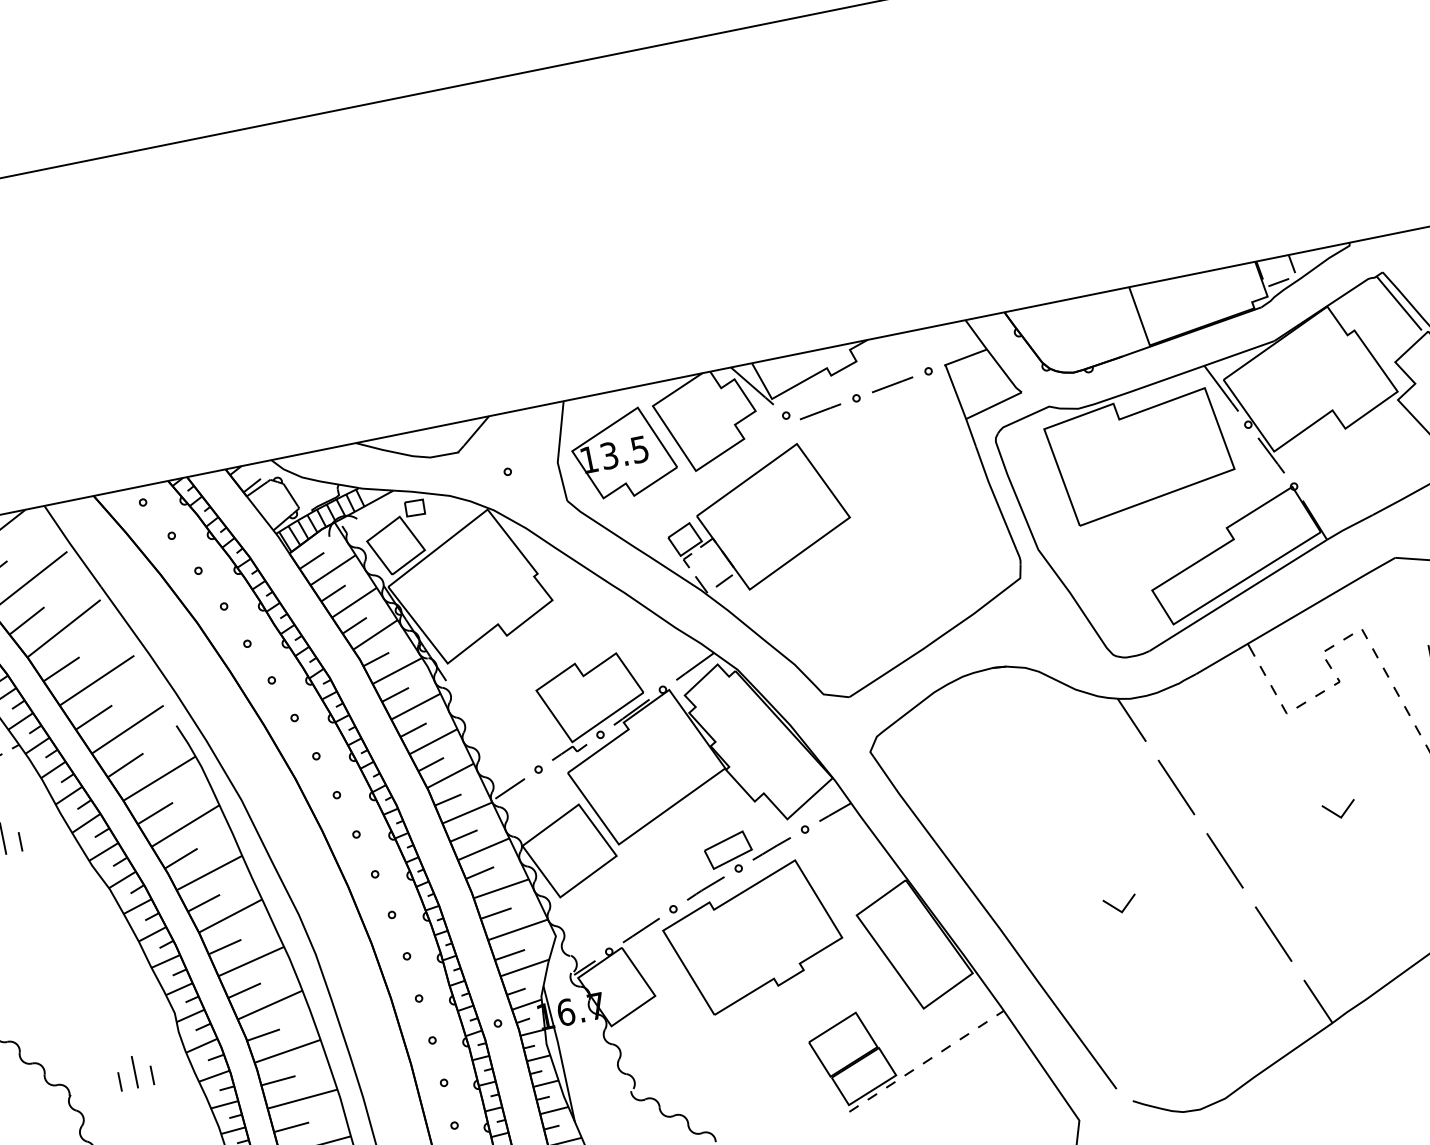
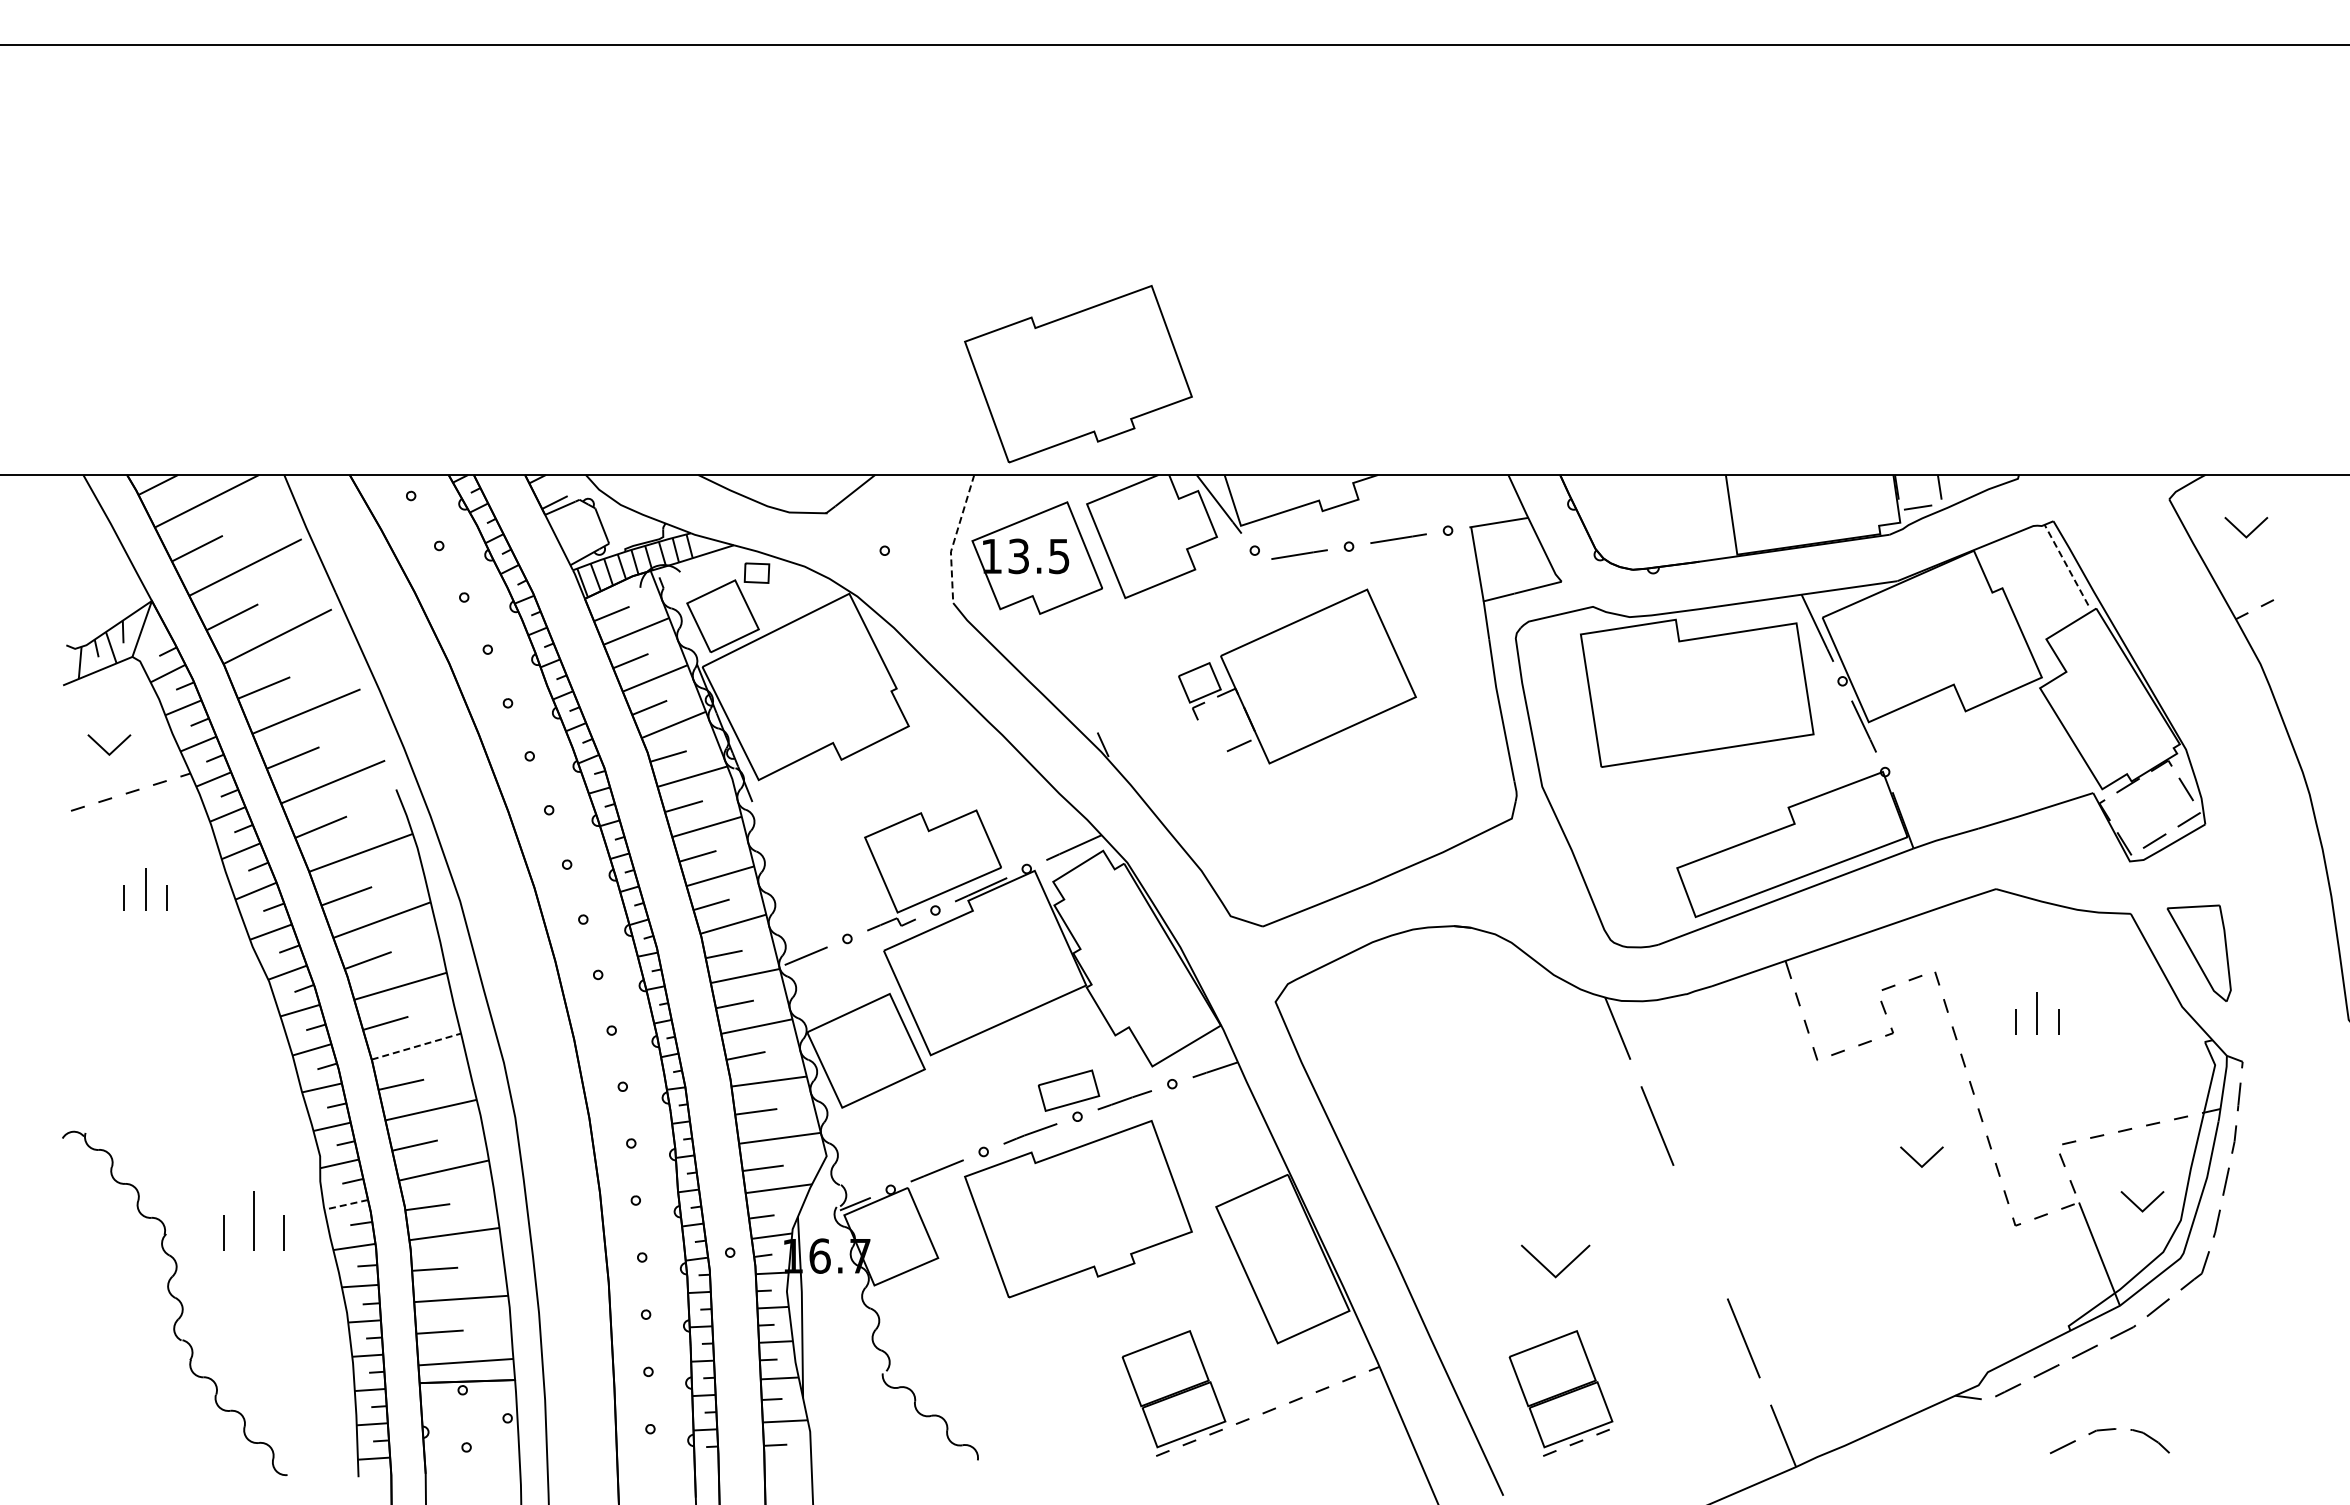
line: (1399, 303) -> (2066, 565), solid -> dashed
part: (626, 309) -> (1078, 374), added
line: (558, 452) -> (954, 538), solid -> dashed
part: (757, 519) -> (1297, 676), moved
part: (1336, 813) -> (1916, 1160), moved
line: (1225, 861) -> (1700, 1232), removed
part: (1120, 904) -> (1555, 1261), size x1.6
line: (230, 915) -> (416, 1046), solid -> dashed
part: (1144, 1003) -> (1560, 1393), added
line: (201, 1045) -> (345, 1204), solid -> dashed
part: (135, 1072) -> (254, 1221), size x1.4

